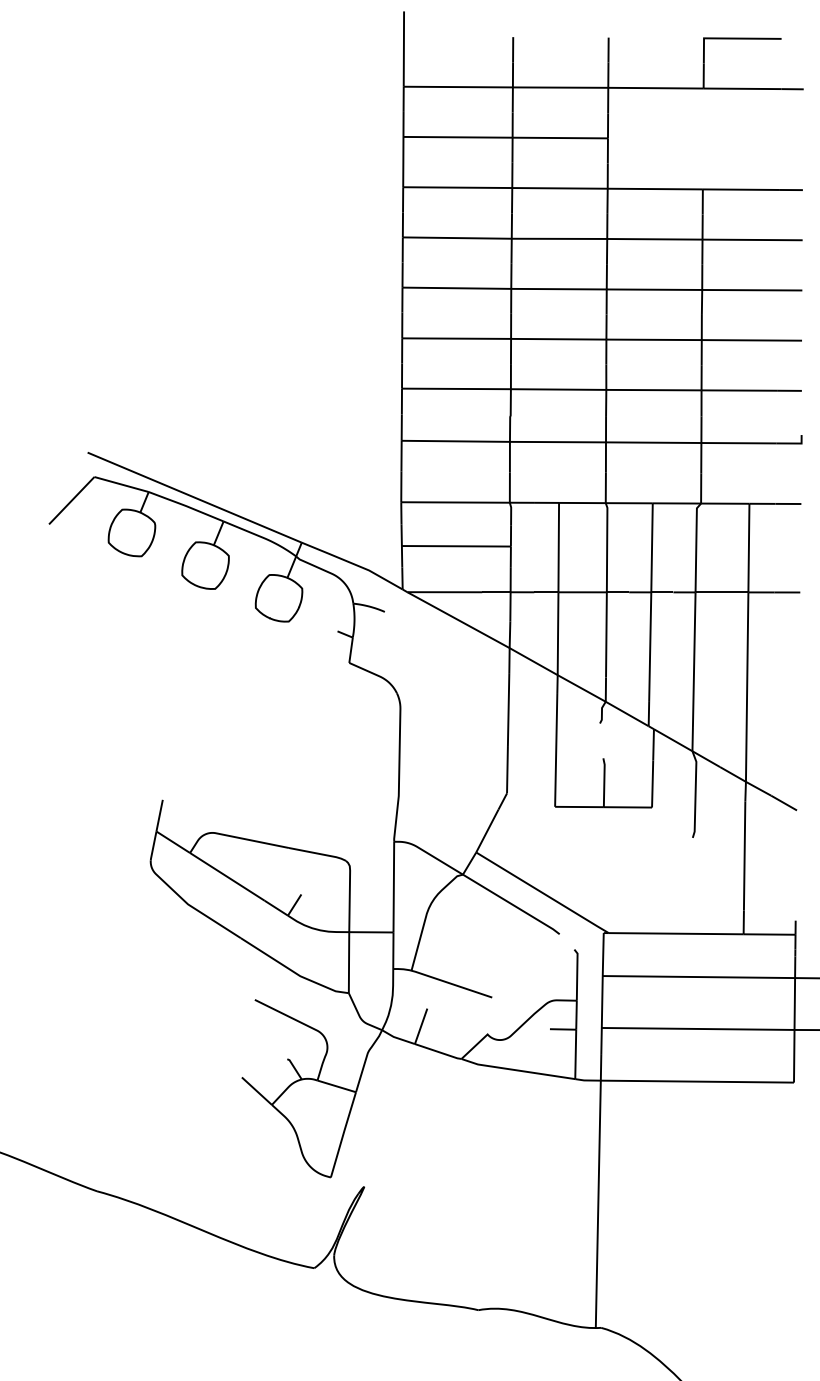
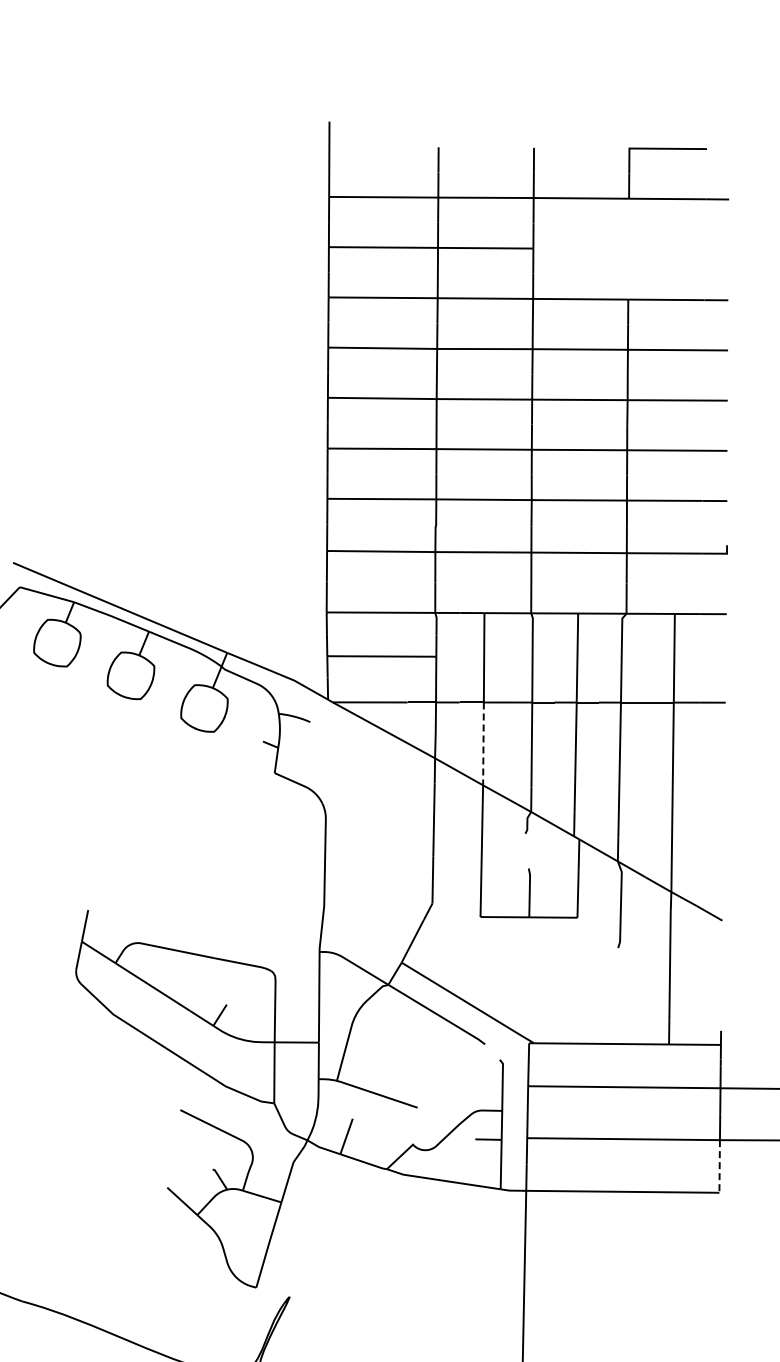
line: (558, 634) -> (483, 744), solid -> dashed
line: (794, 1056) -> (719, 1166), solid -> dashed

